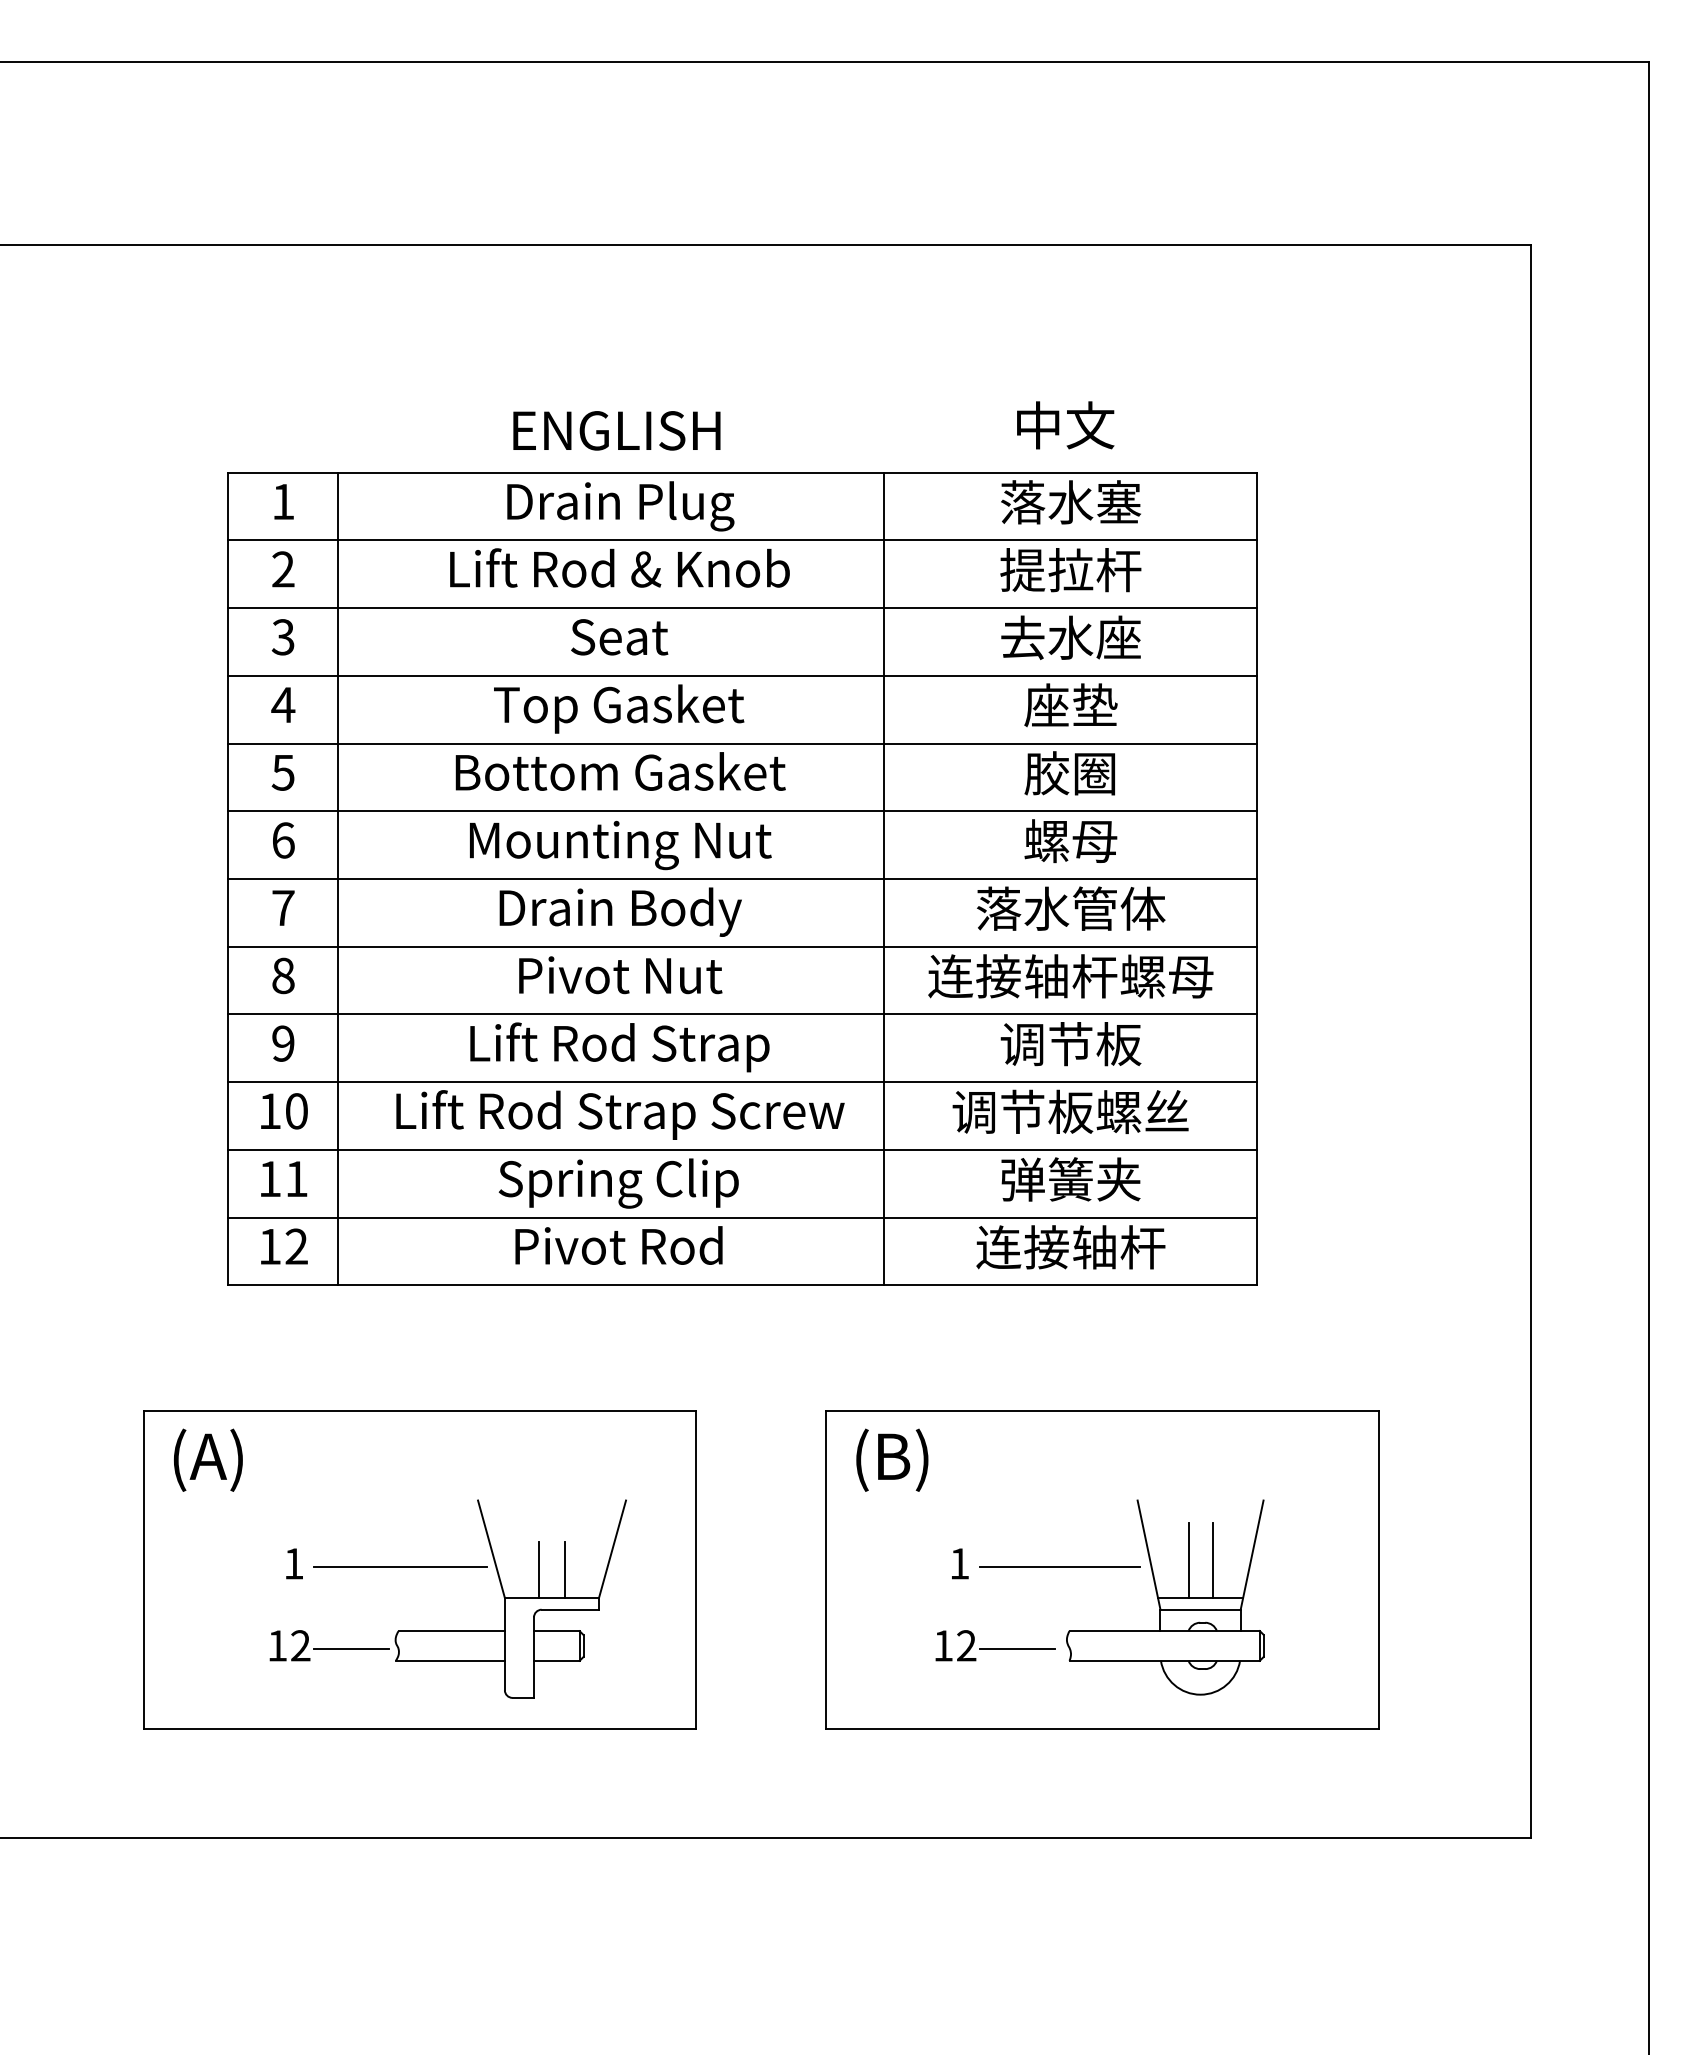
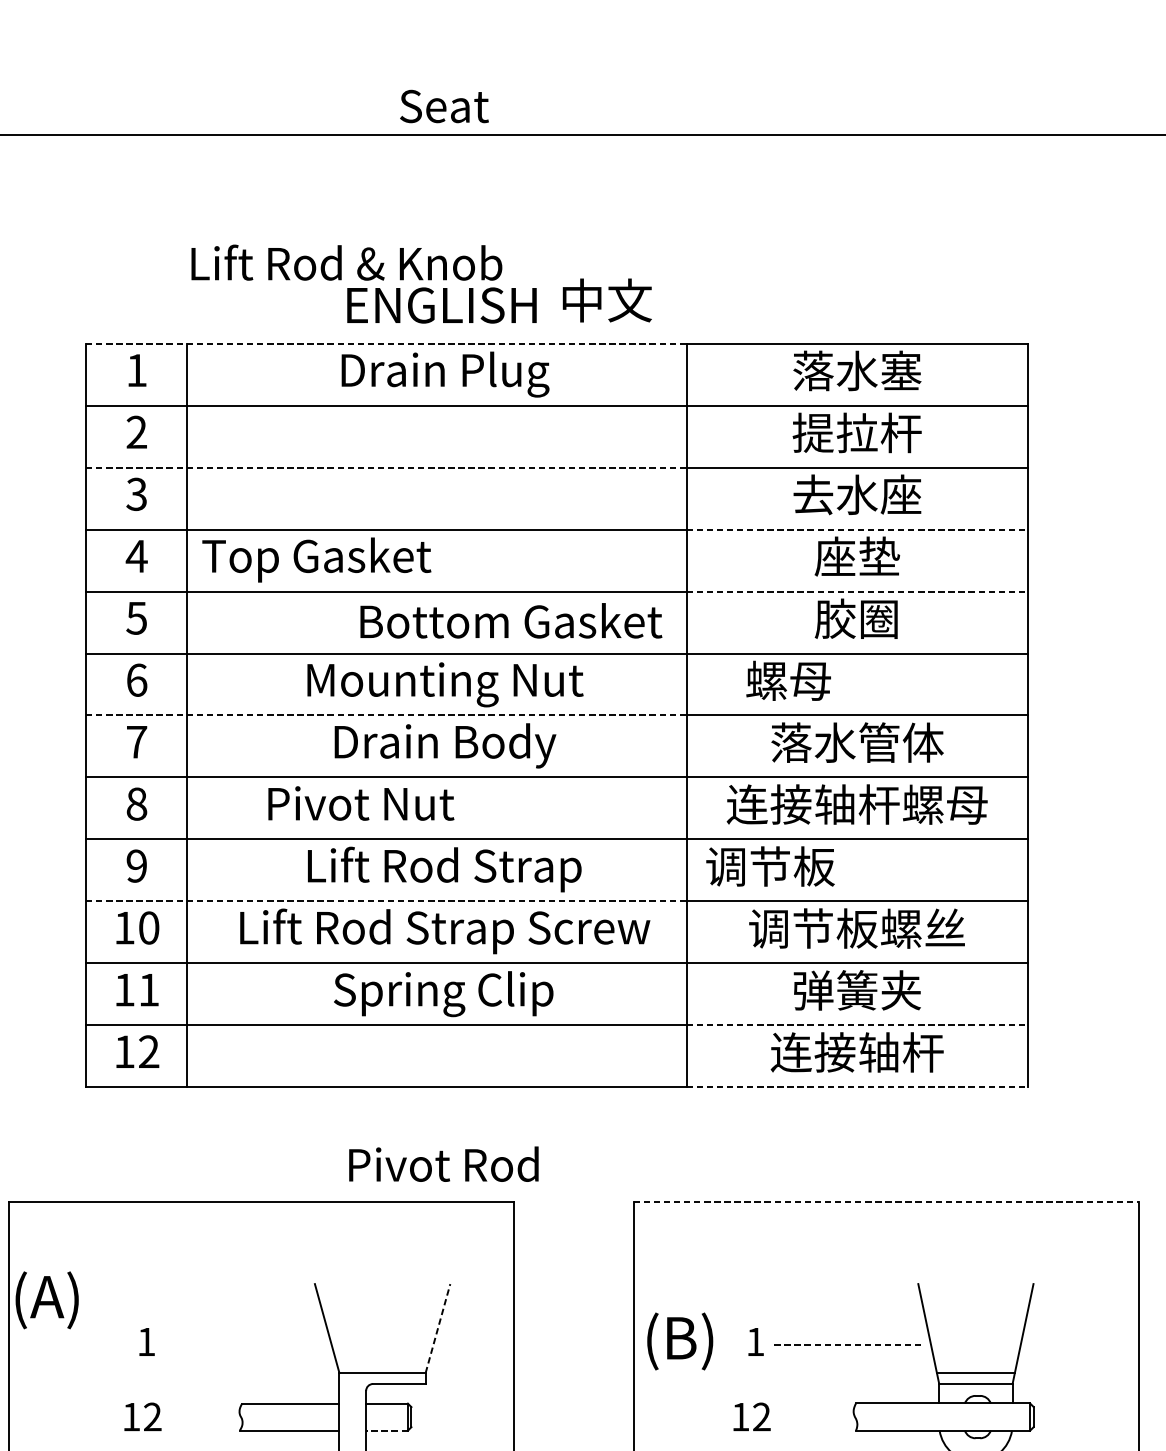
text: (1065, 425) -> (607, 300), moved
line: (556, 472) -> (386, 343), solid -> dashed
text: (619, 567) -> (346, 262), moved
line: (556, 608) -> (386, 468), solid -> dashed
text: (619, 637) -> (444, 106), moved
line: (1071, 675) -> (857, 529), solid -> dashed
text: (619, 708) -> (317, 559), moved
line: (1071, 743) -> (857, 591), solid -> dashed
text: (620, 771) -> (511, 620), moved
text: (1070, 841) -> (788, 681), moved
line: (556, 878) -> (386, 715), solid -> dashed
text: (620, 975) -> (361, 803), moved
text: (1070, 1044) -> (770, 866), moved
line: (556, 1082) -> (386, 901), solid -> dashed
line: (1071, 1217) -> (857, 1025), solid -> dashed
text: (618, 1245) -> (443, 1164), moved
line: (1071, 1285) -> (857, 1087), solid -> dashed
line: (1103, 1411) -> (887, 1202), solid -> dashed
text: (208, 1459) -> (47, 1299), moved
text: (892, 1459) -> (680, 1340), moved
line: (612, 1549) -> (437, 1328), solid -> dashed
line: (1188, 1560) -> (964, 1338), removed
line: (1212, 1560) -> (986, 1338), removed
line: (400, 1566) -> (243, 1344), removed
line: (1060, 1566) -> (847, 1344), solid -> dashed
line: (538, 1569) -> (370, 1347), removed
line: (565, 1569) -> (394, 1347), removed
line: (351, 1648) -> (199, 1419), removed
line: (1017, 1648) -> (808, 1419), removed
line: (556, 1660) -> (386, 1430), solid -> dashed

